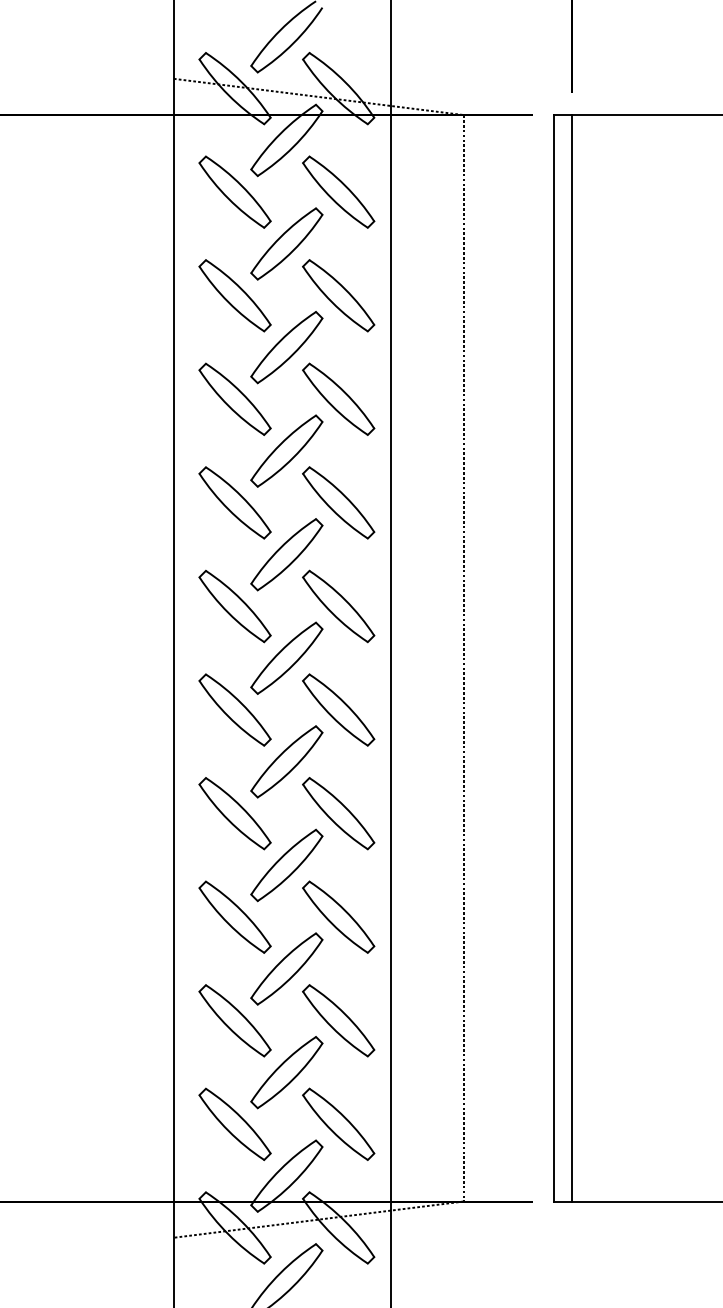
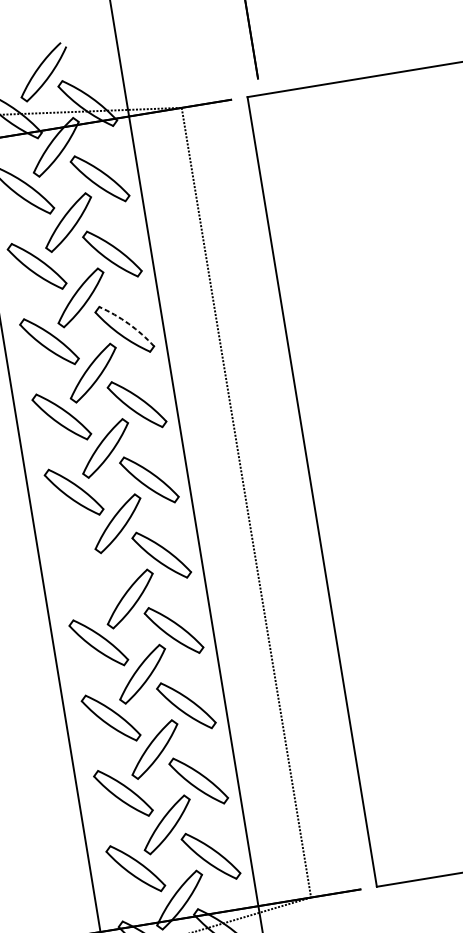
arc: (345, 392) -> (128, 323), solid -> dashed
line: (572, 658) -> (325, 489), removed
part: (234, 709) -> (85, 567), removed

